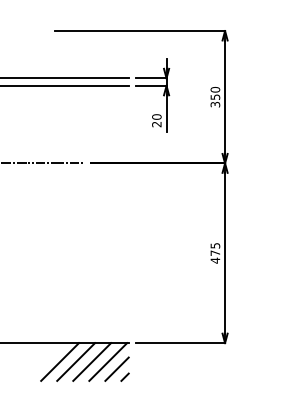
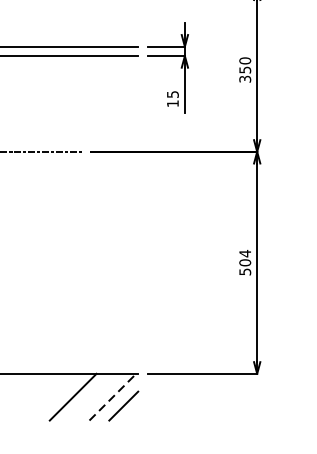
text: (156, 120) -> (172, 98), 20 -> 15
text: (215, 252) -> (245, 261), 475 -> 504
line: (60, 361) -> (53, 396), removed
line: (92, 361) -> (93, 396), removed
line: (108, 362) -> (113, 397), solid -> dashed
line: (124, 376) -> (132, 415), removed

